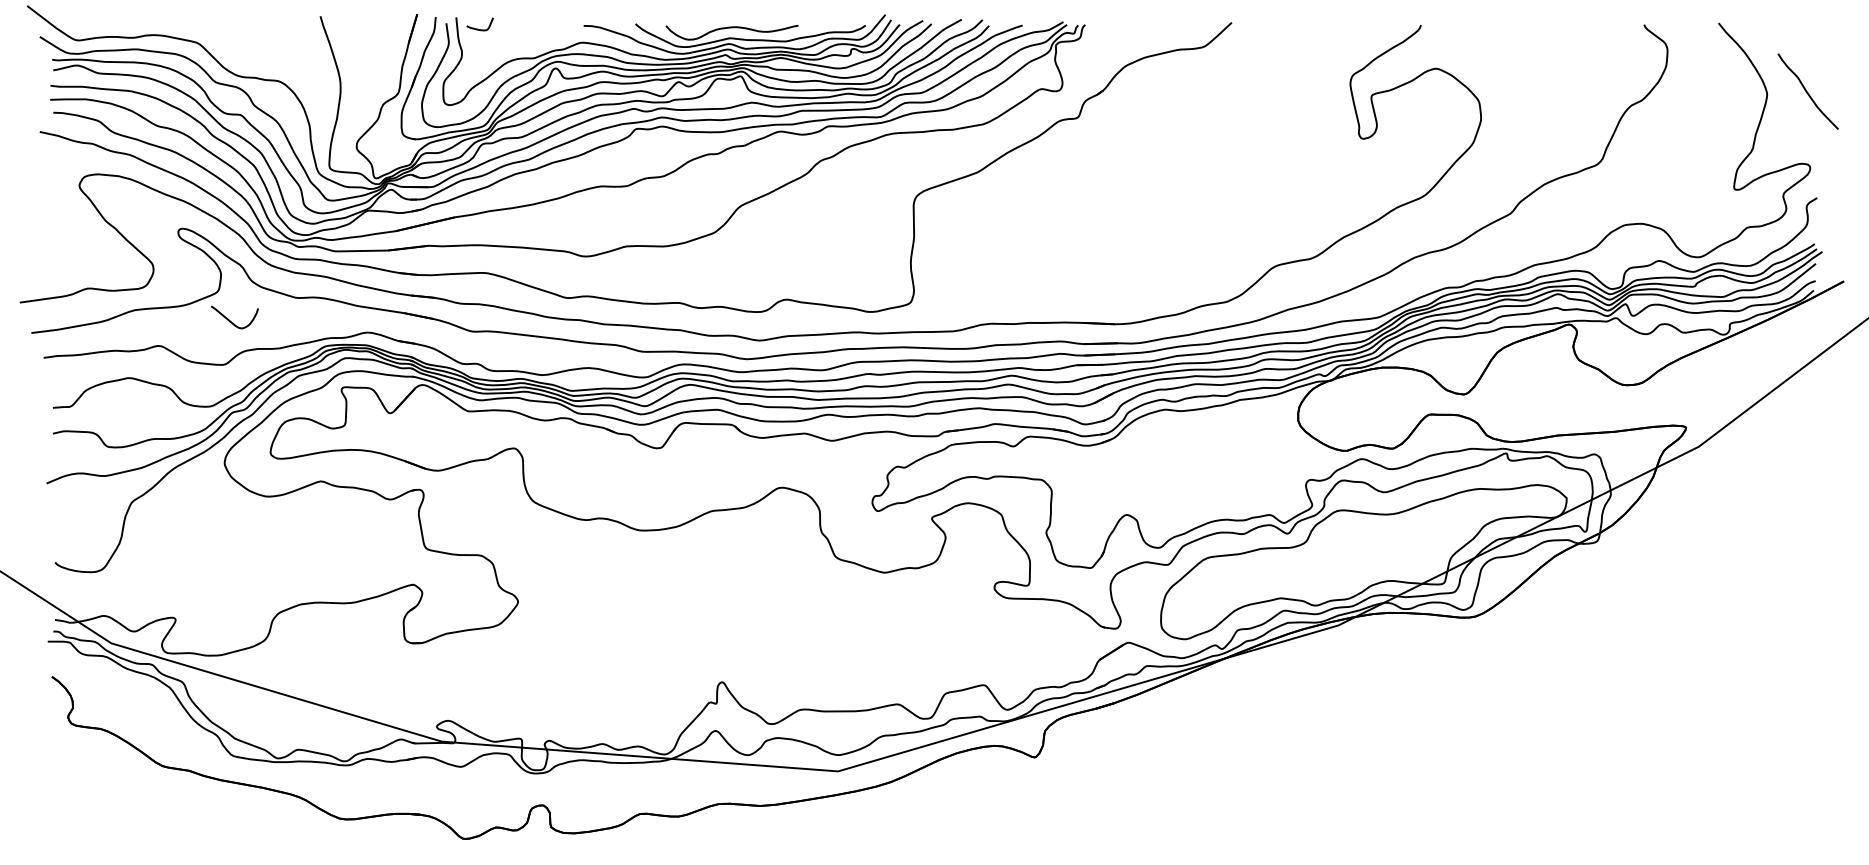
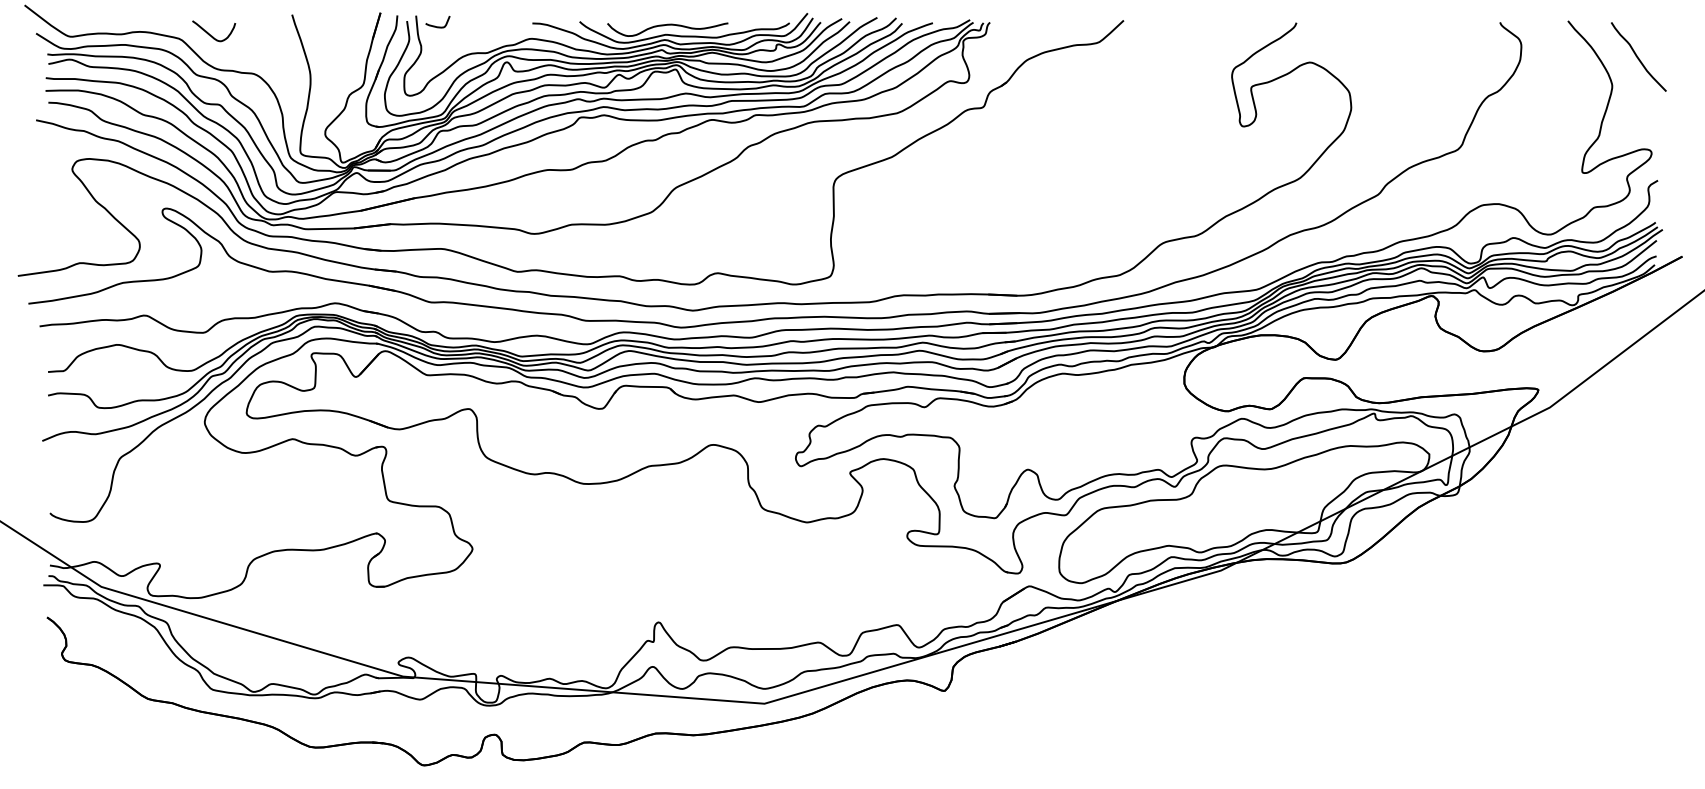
curve: (1807, 91) -> (1638, 56), moved
curve: (230, 320) -> (210, 34), moved

